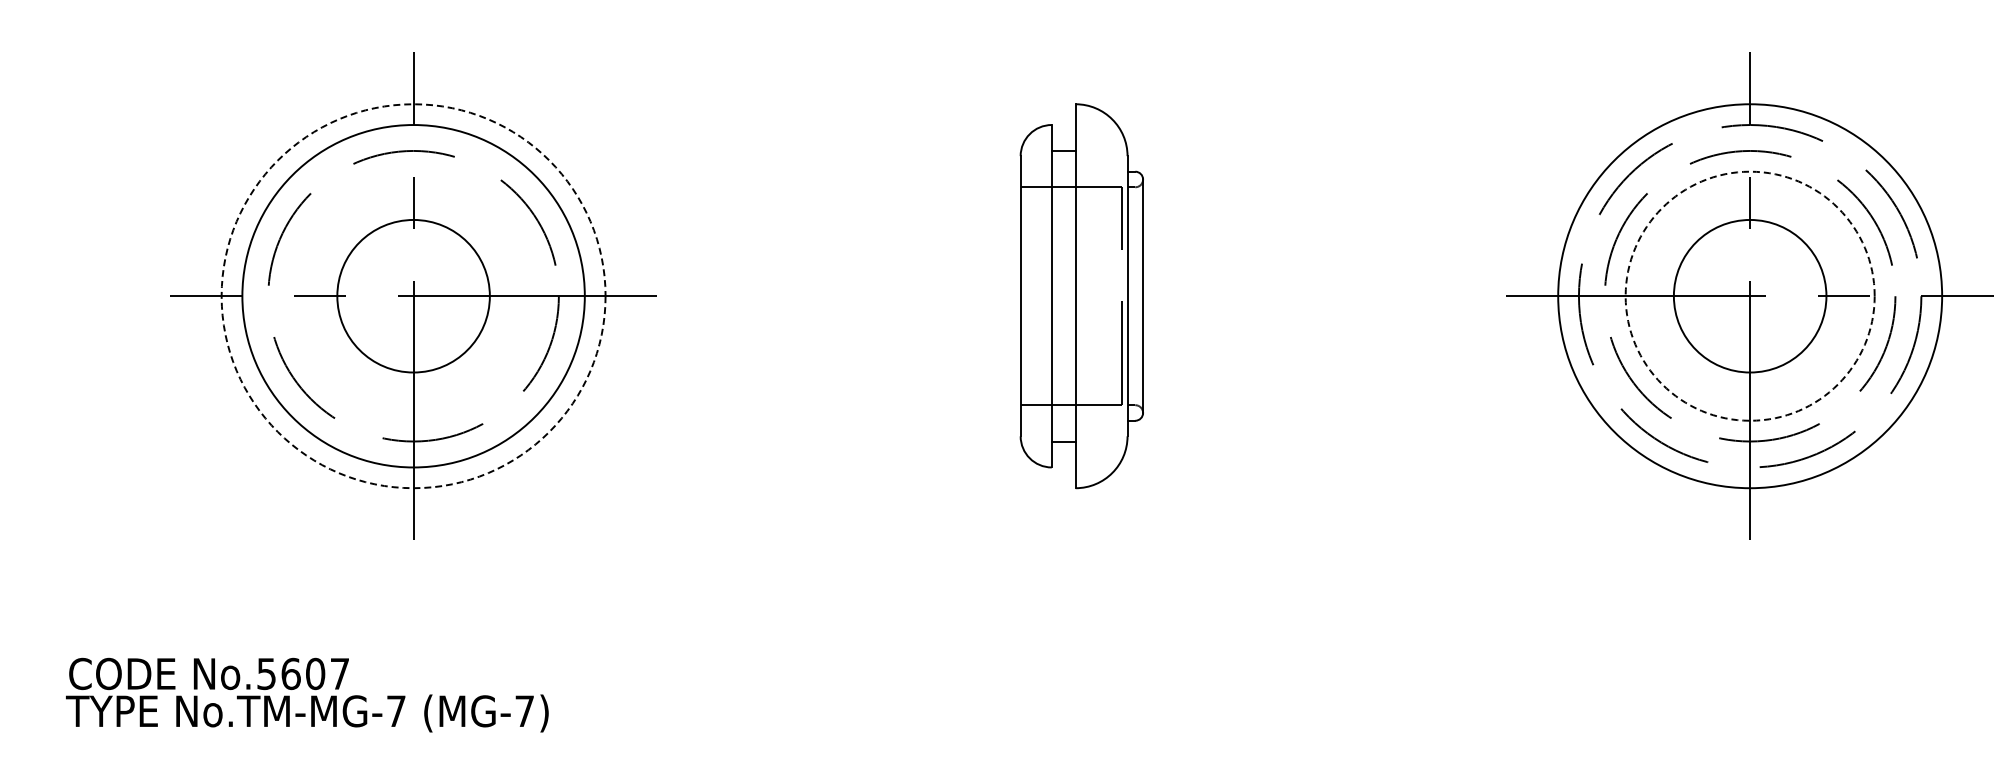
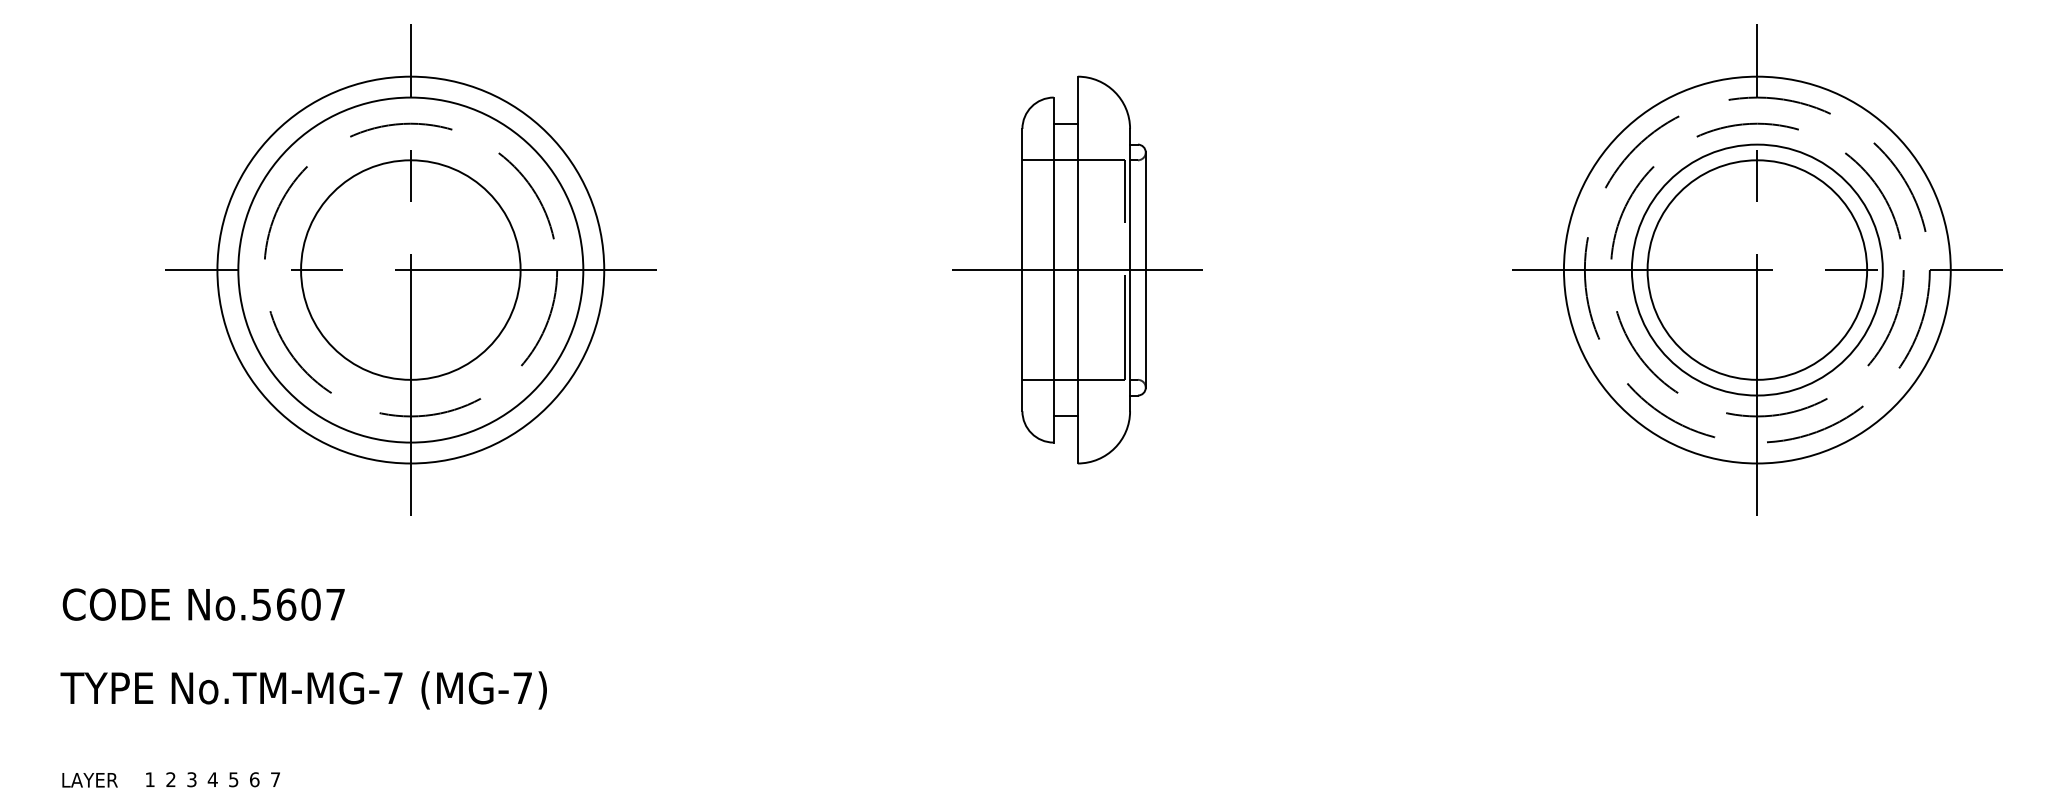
circle: (413, 295) -> (410, 269), dashed -> solid
circle: (413, 295) -> (410, 269), size x1.43
circle: (1749, 295) -> (1756, 269), dashed -> solid
circle: (1750, 295) -> (1757, 269), size x1.43
line: (1075, 296) -> (1077, 270), added
text: (208, 673) -> (203, 604), moved

